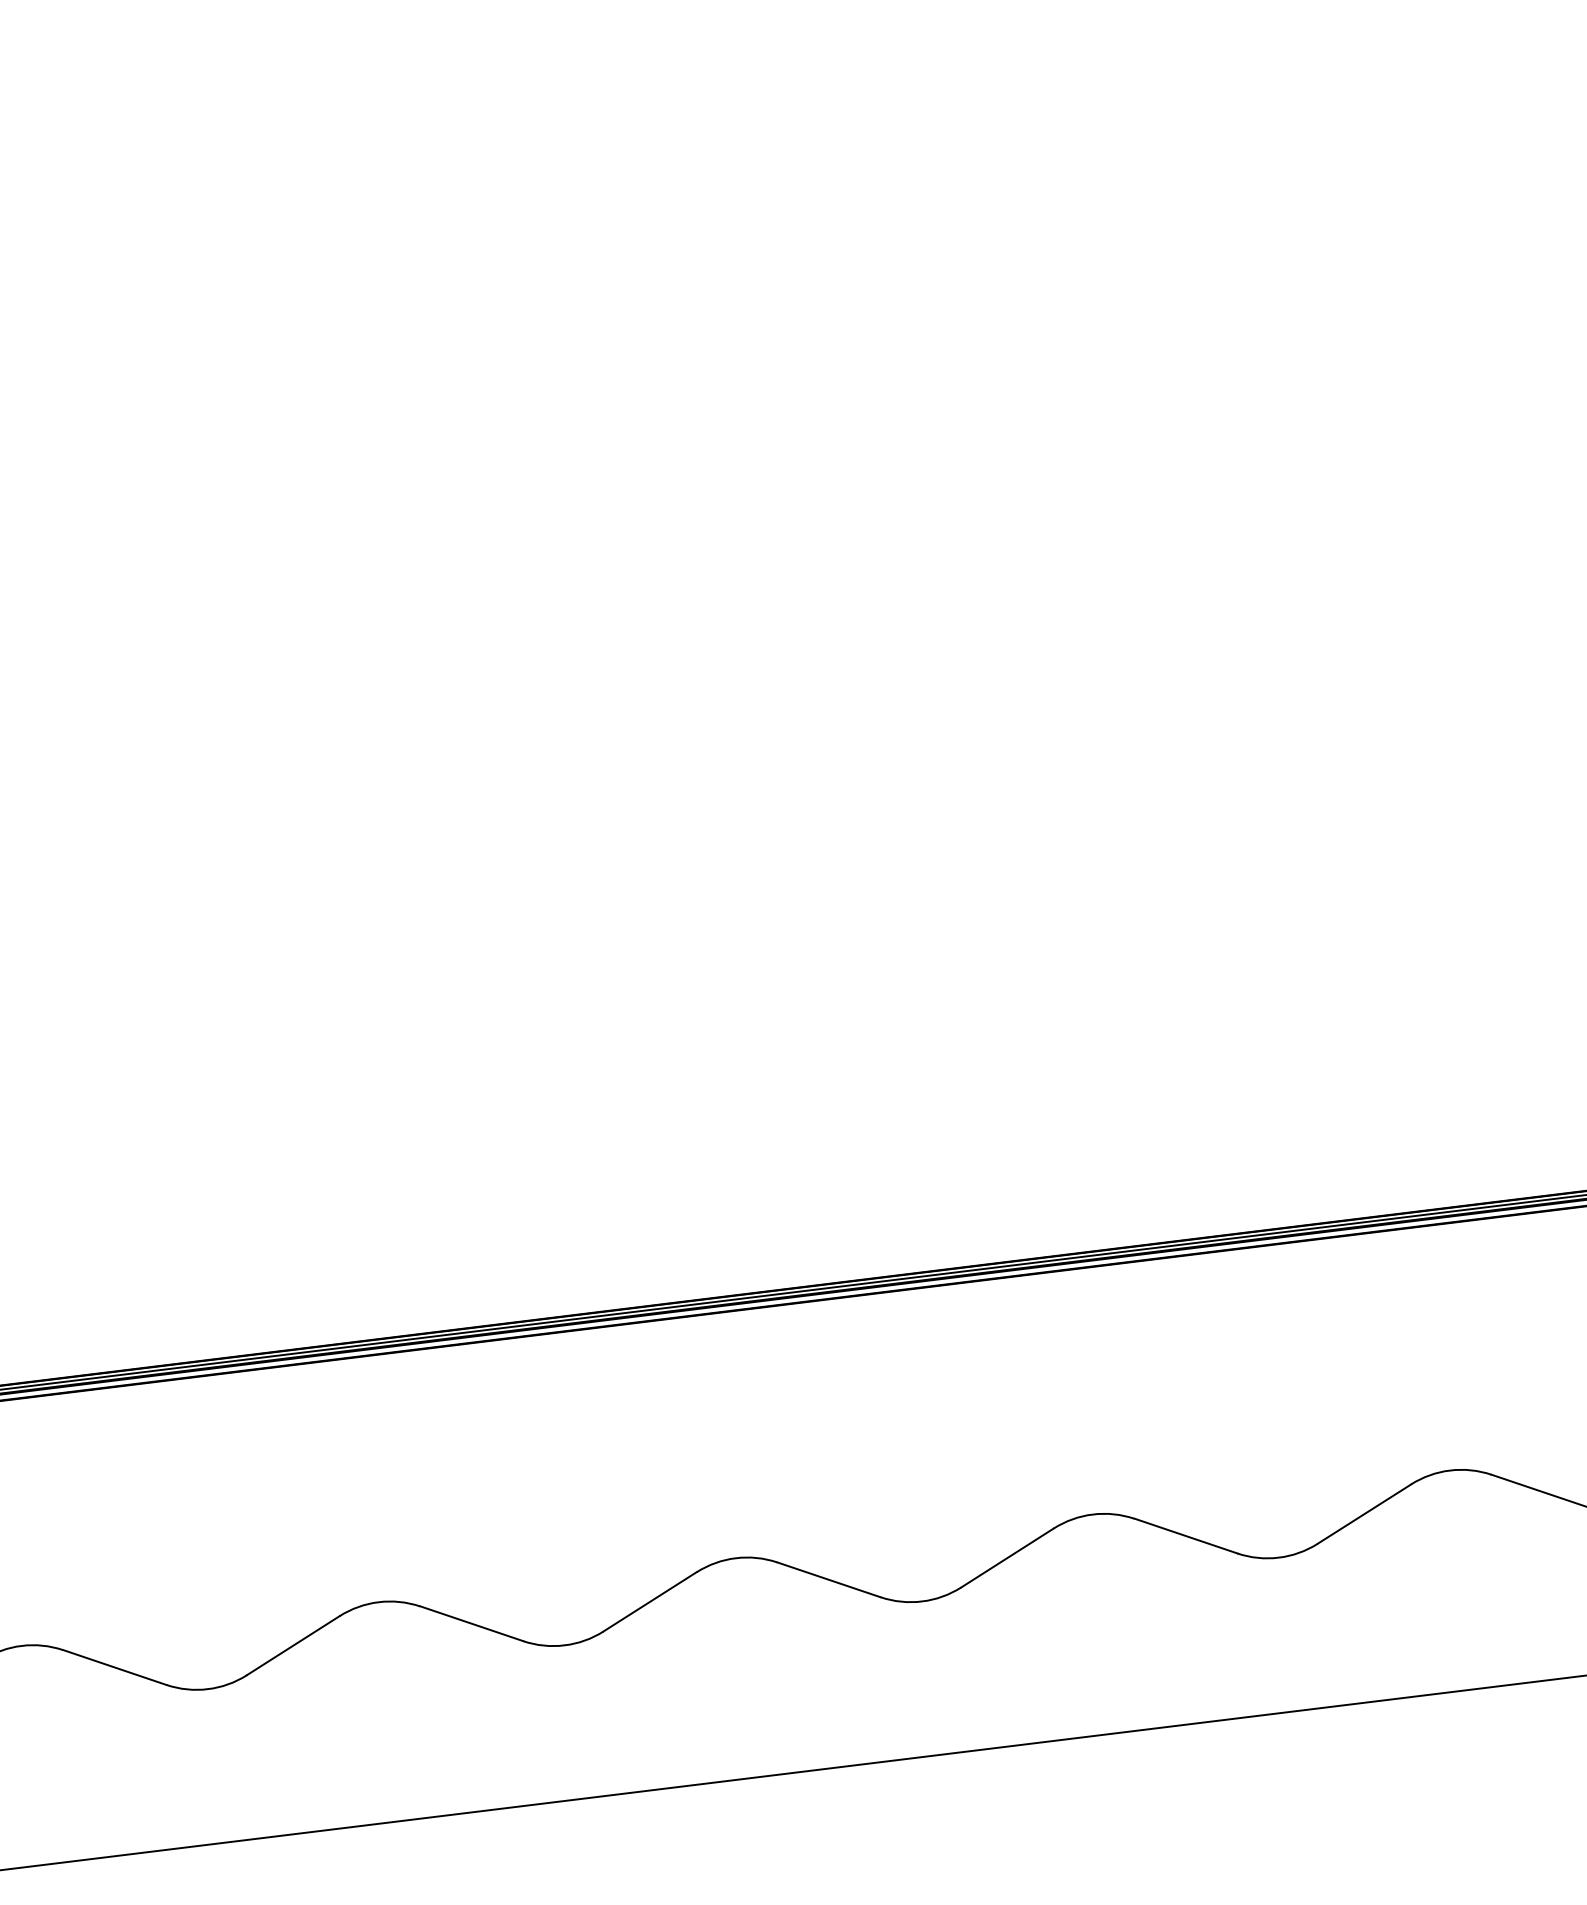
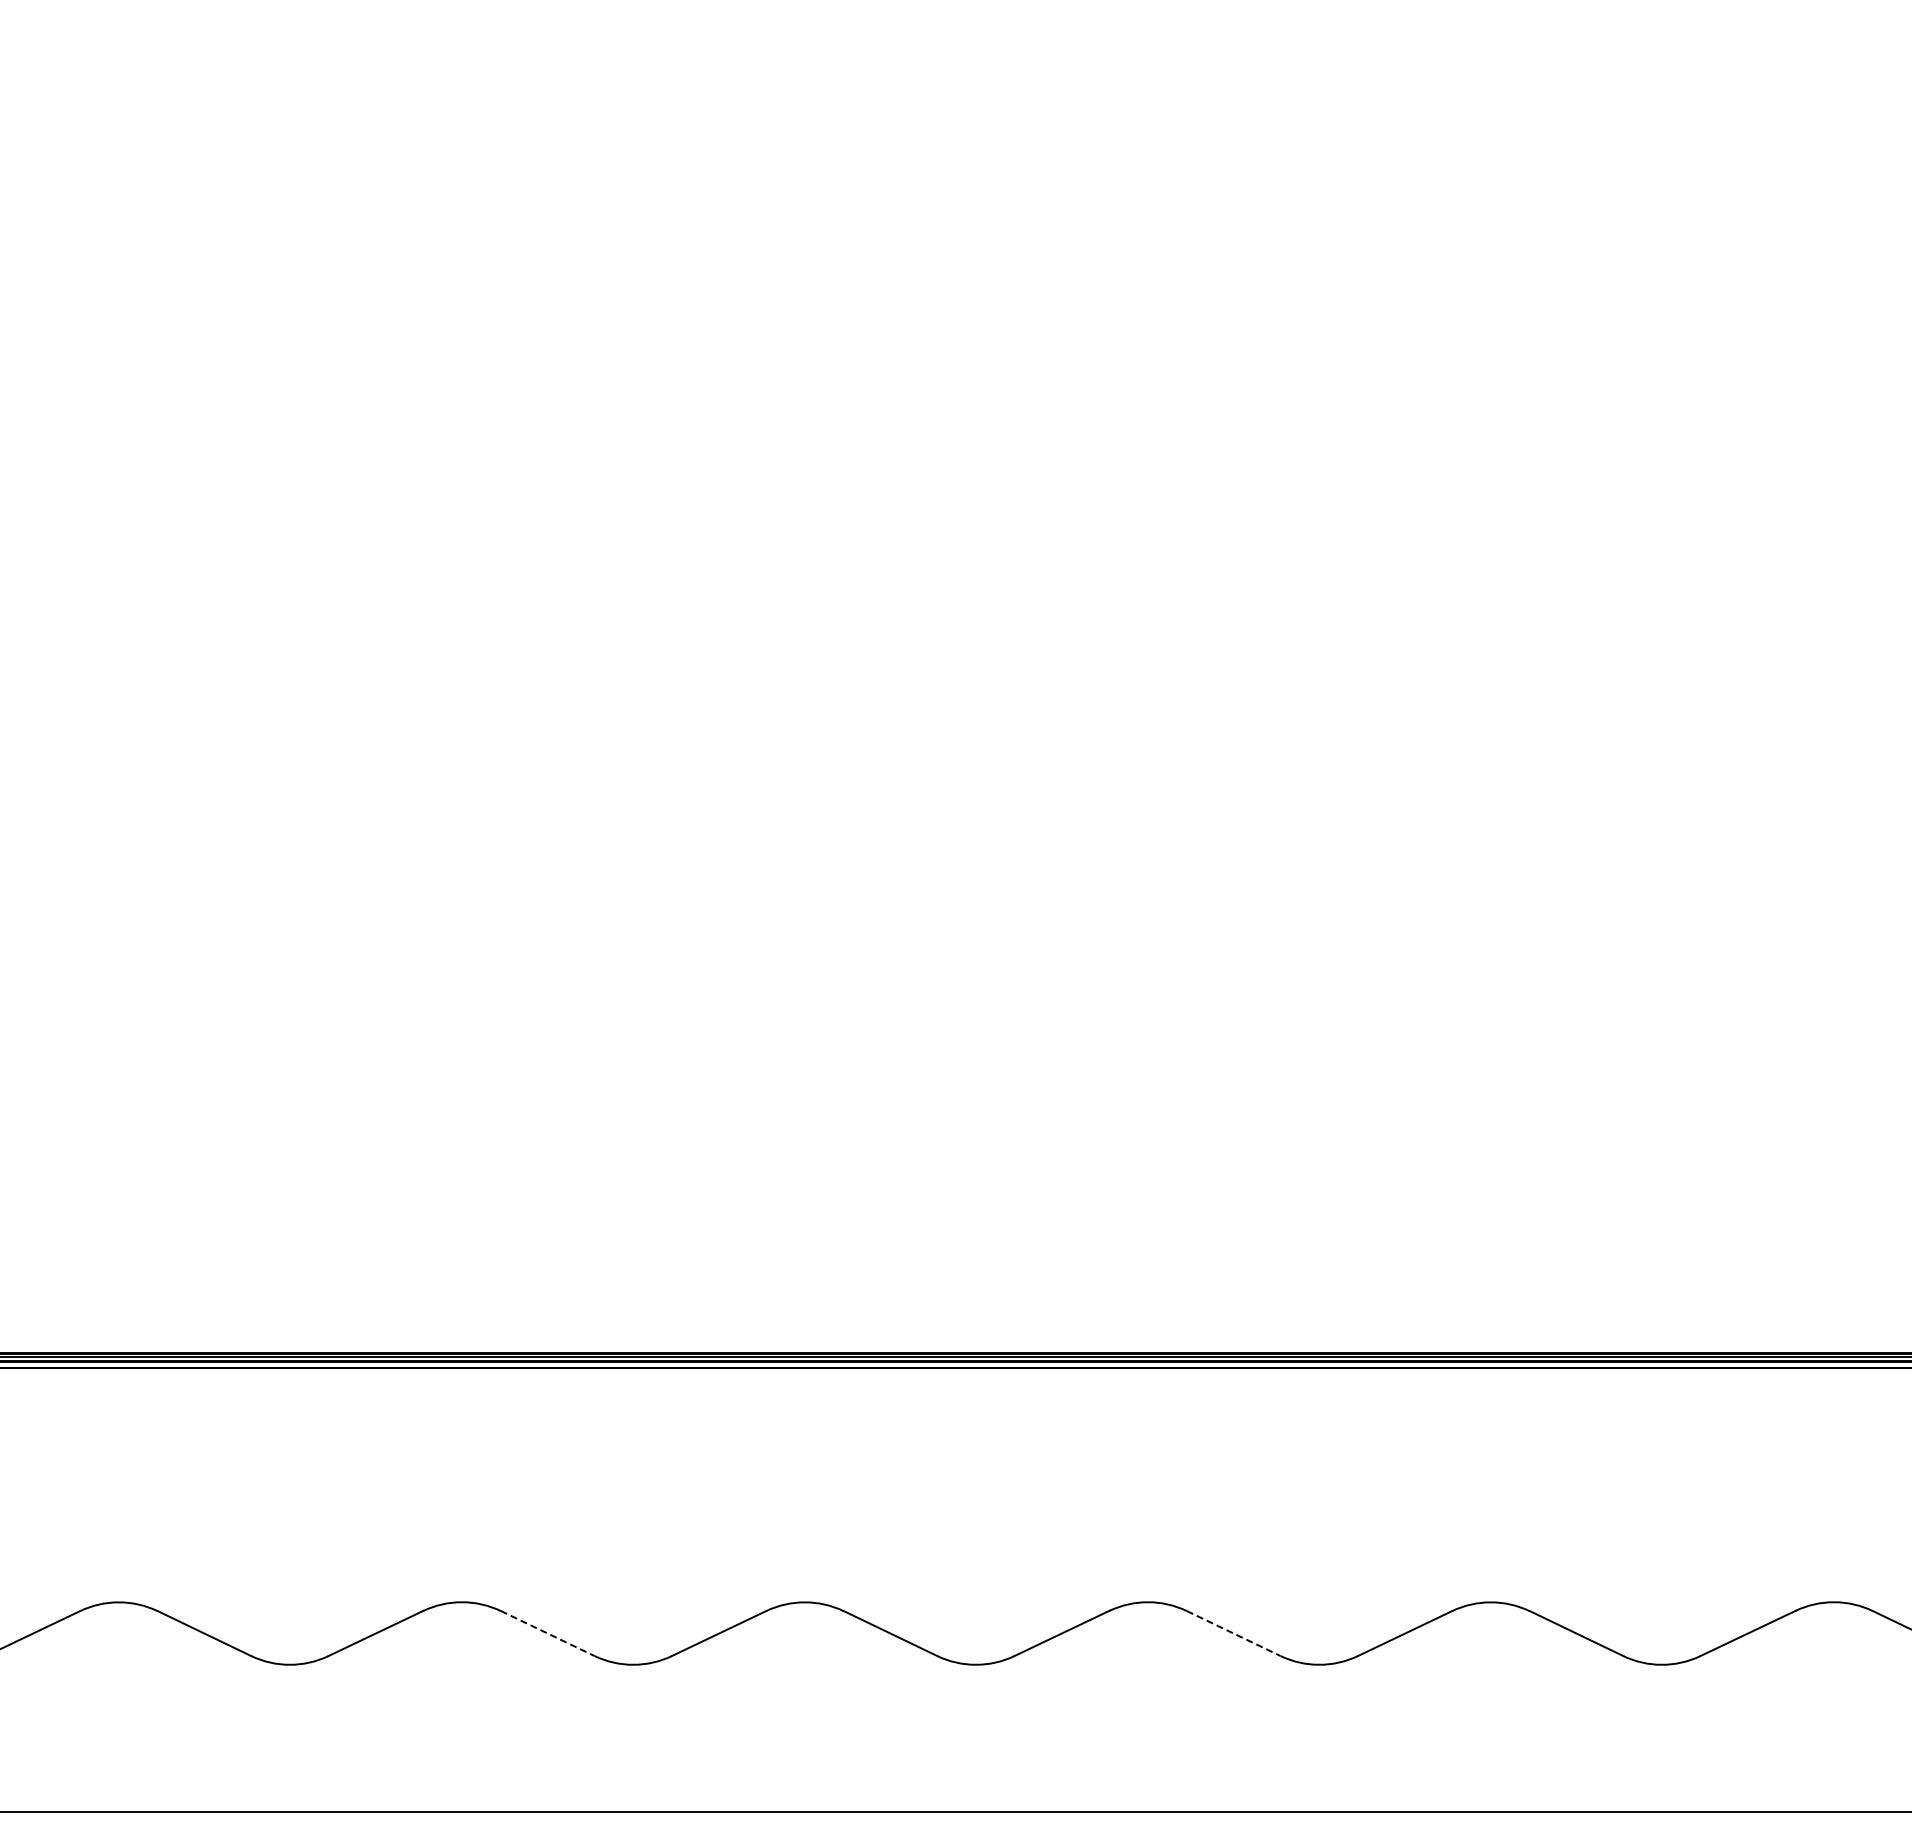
line: (828, 1579) -> (1233, 1633), solid -> dashed
line: (114, 1667) -> (547, 1633), solid -> dashed

